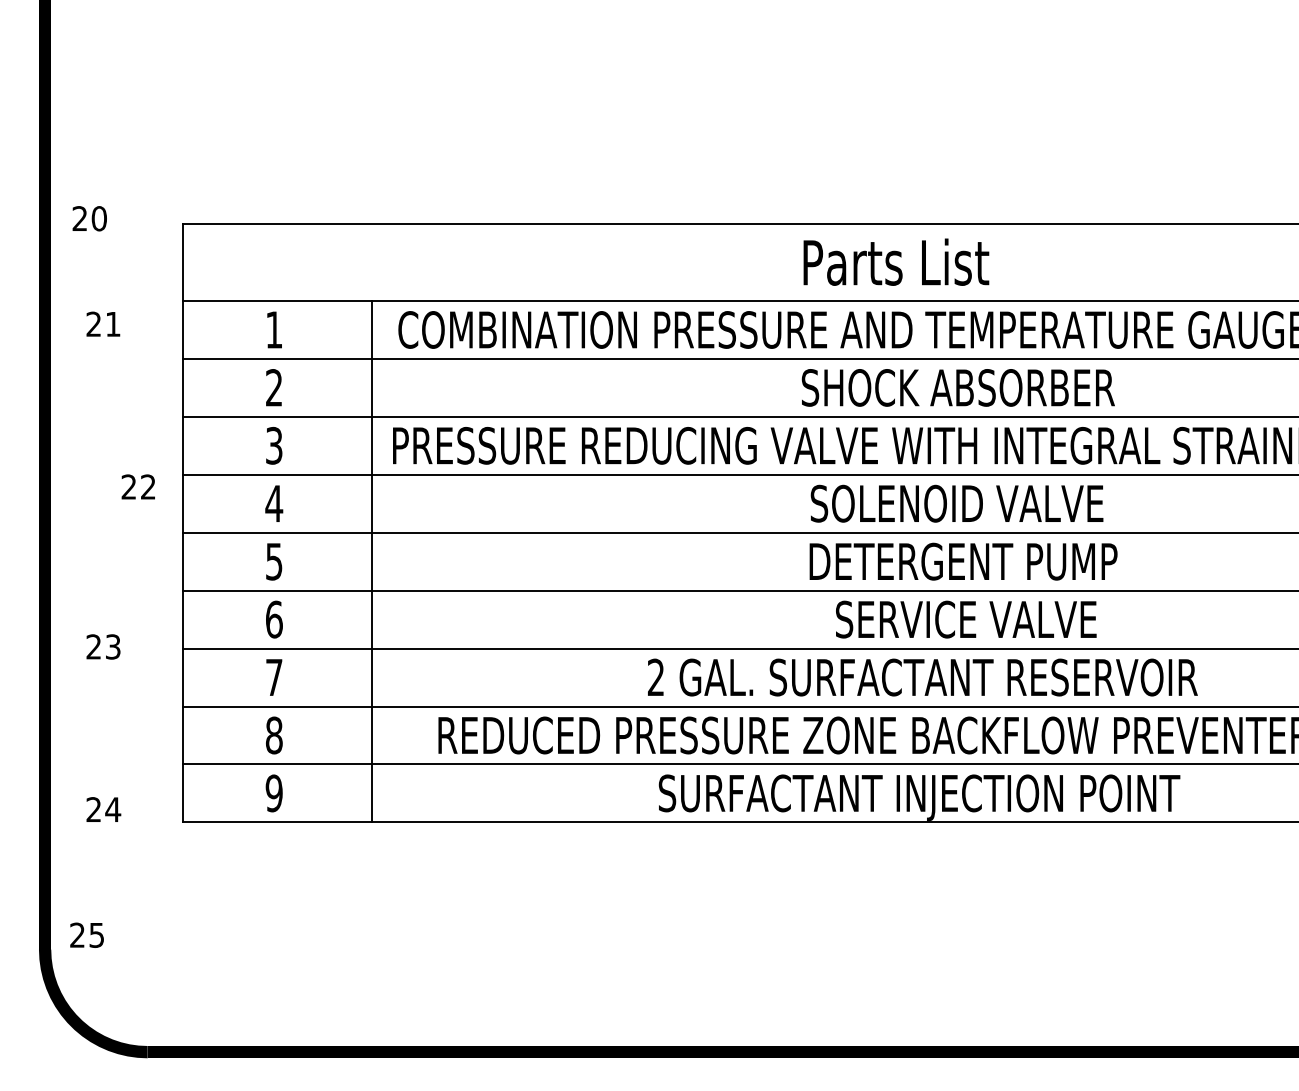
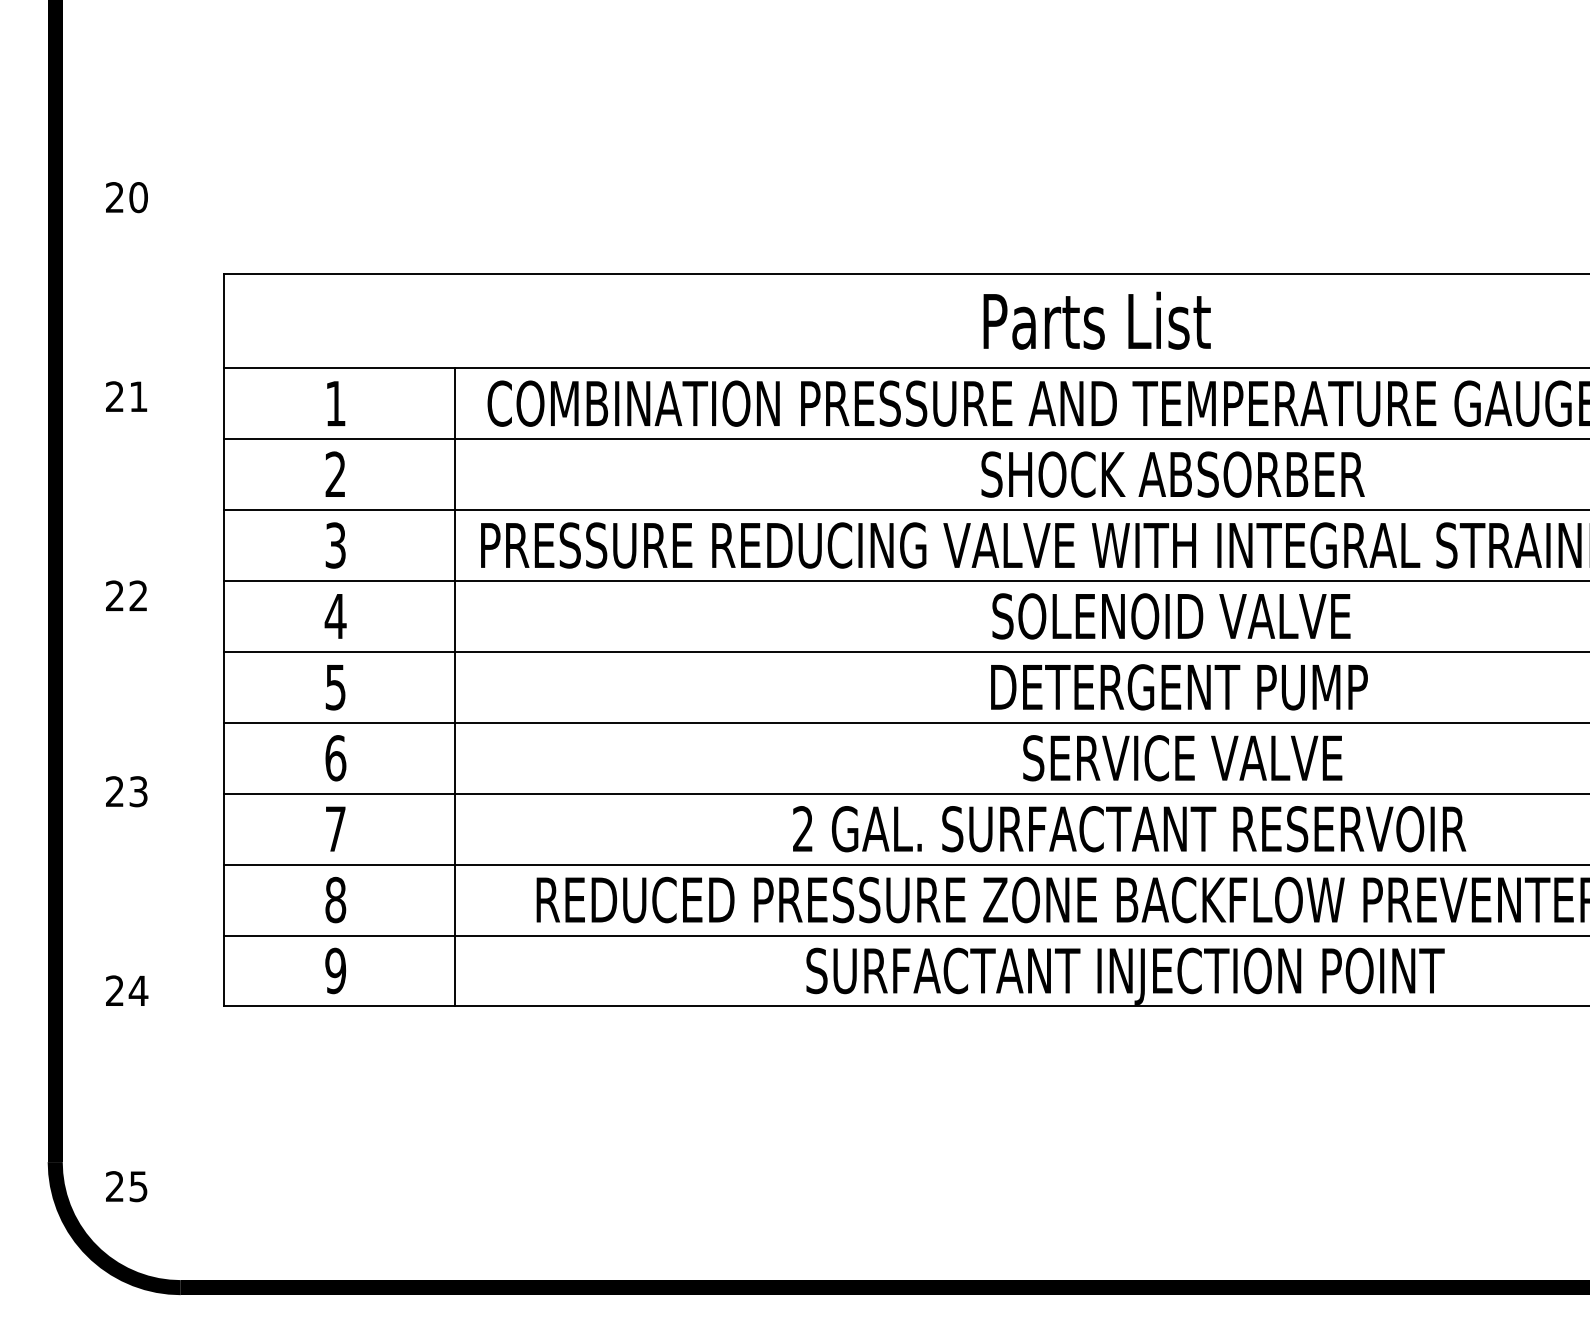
text: (89, 218) -> (126, 197), moved
text: (138, 486) -> (126, 595), moved
text: (86, 935) -> (126, 1186), moved

